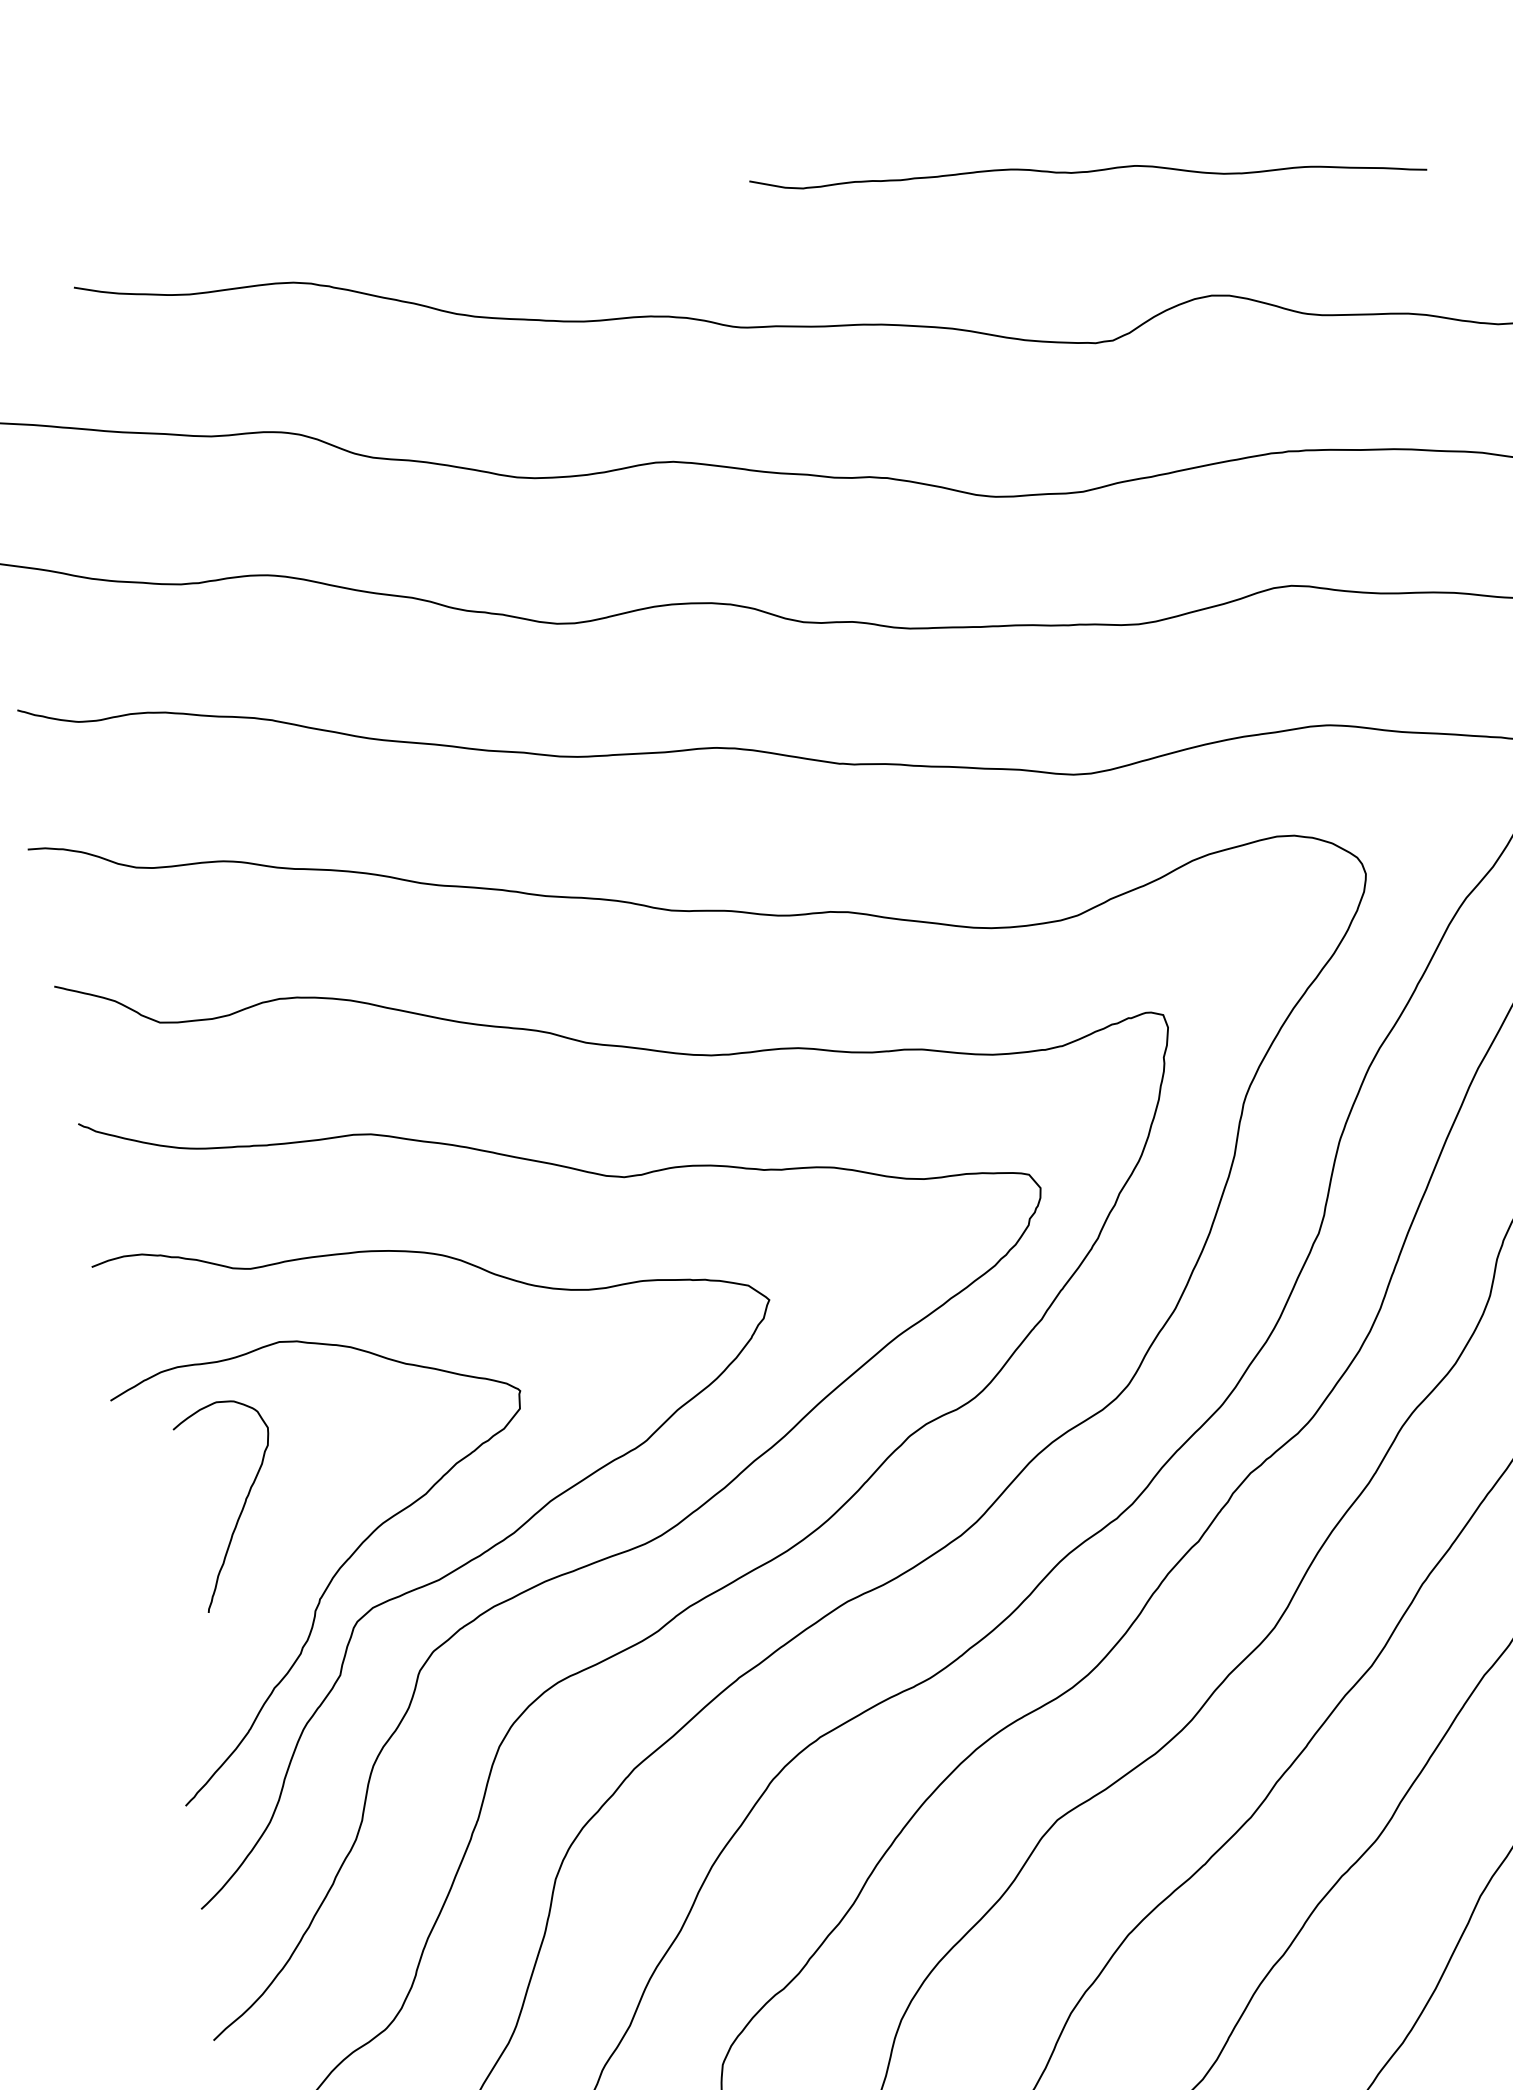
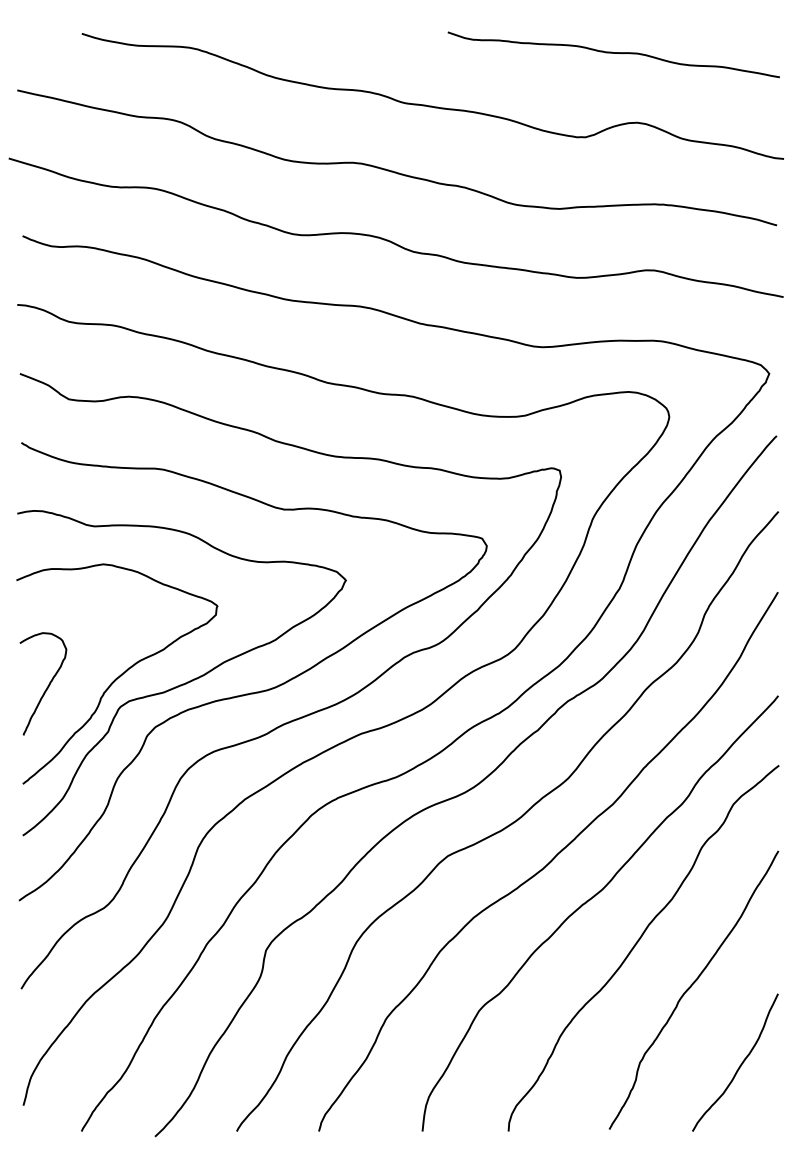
curve: (1087, 173) -> (613, 53), moved
curve: (241, 1507) -> (47, 686), moved

